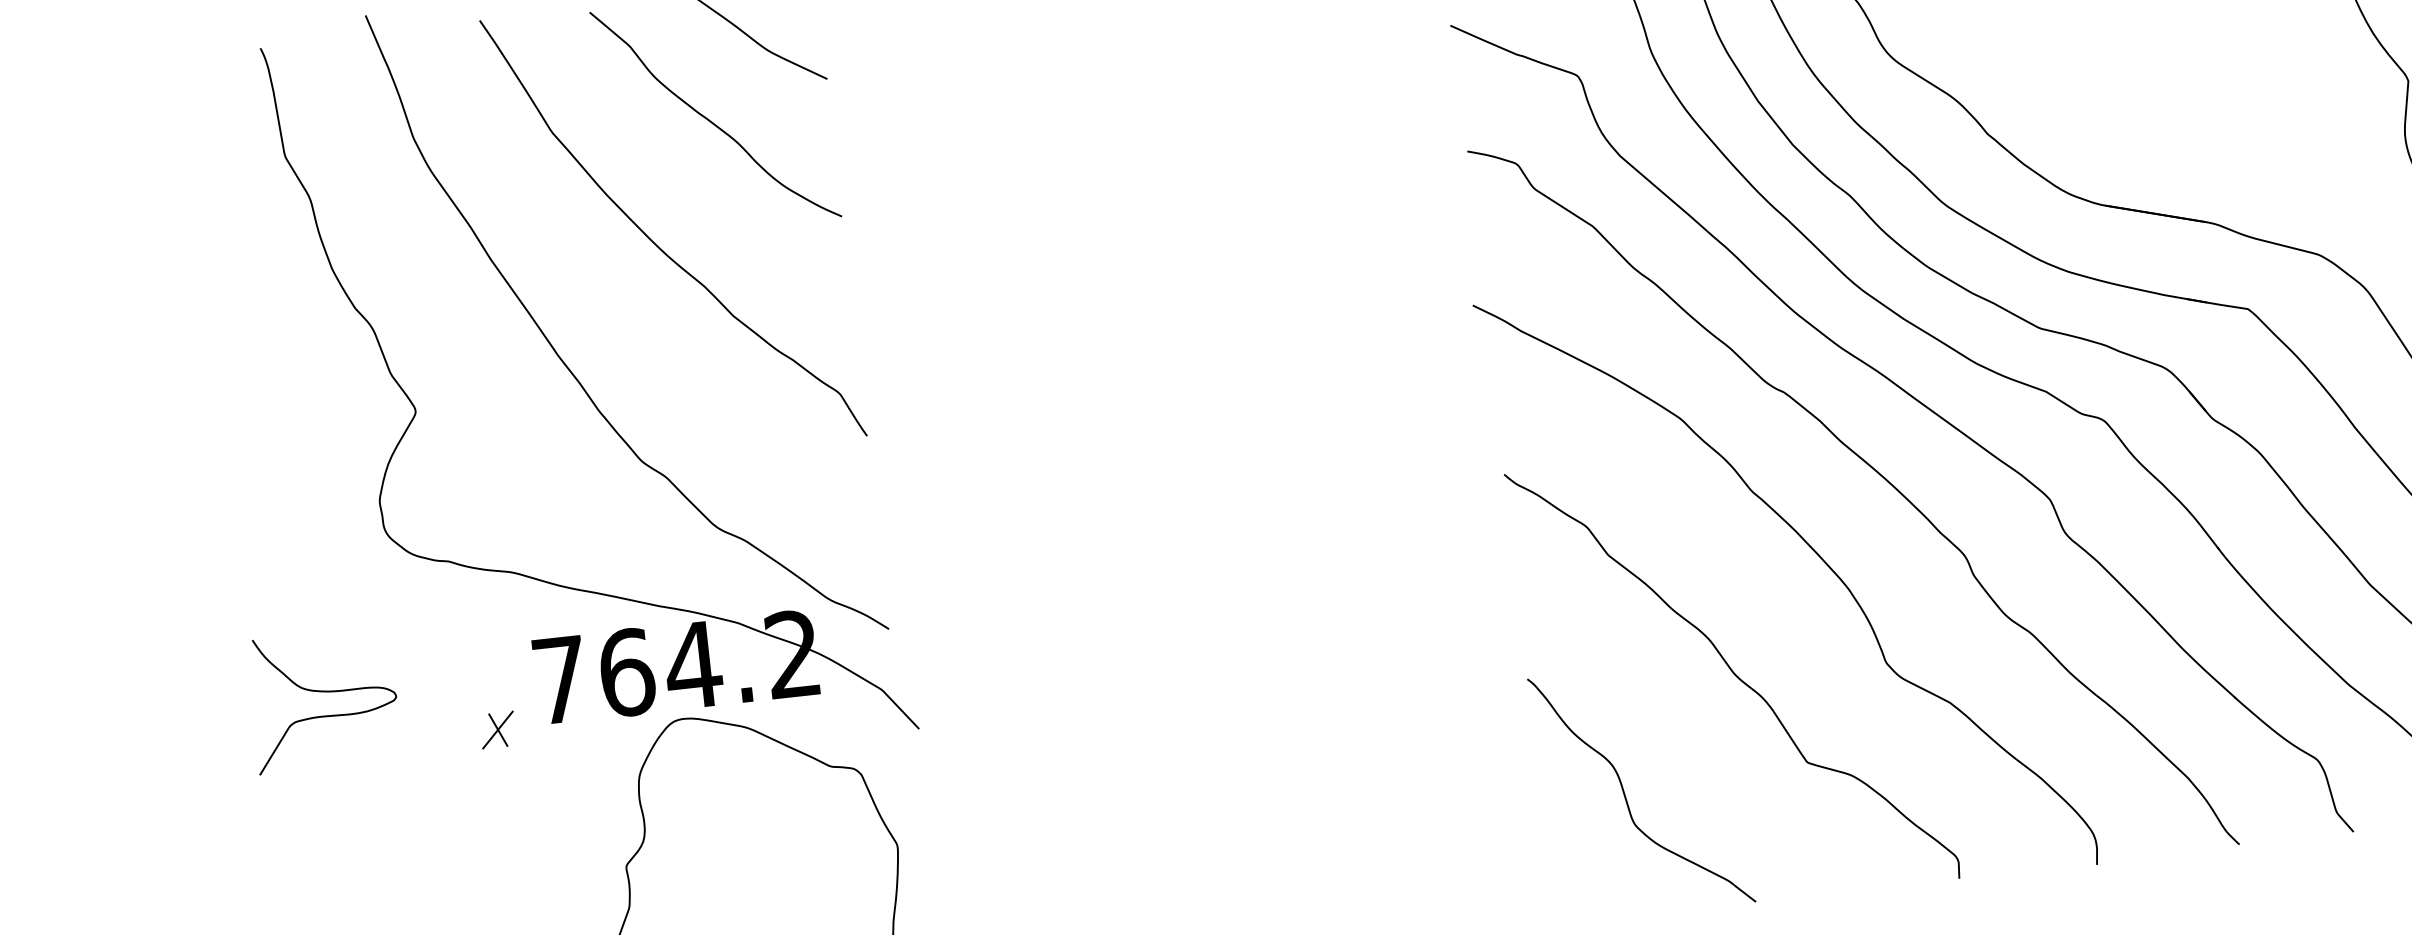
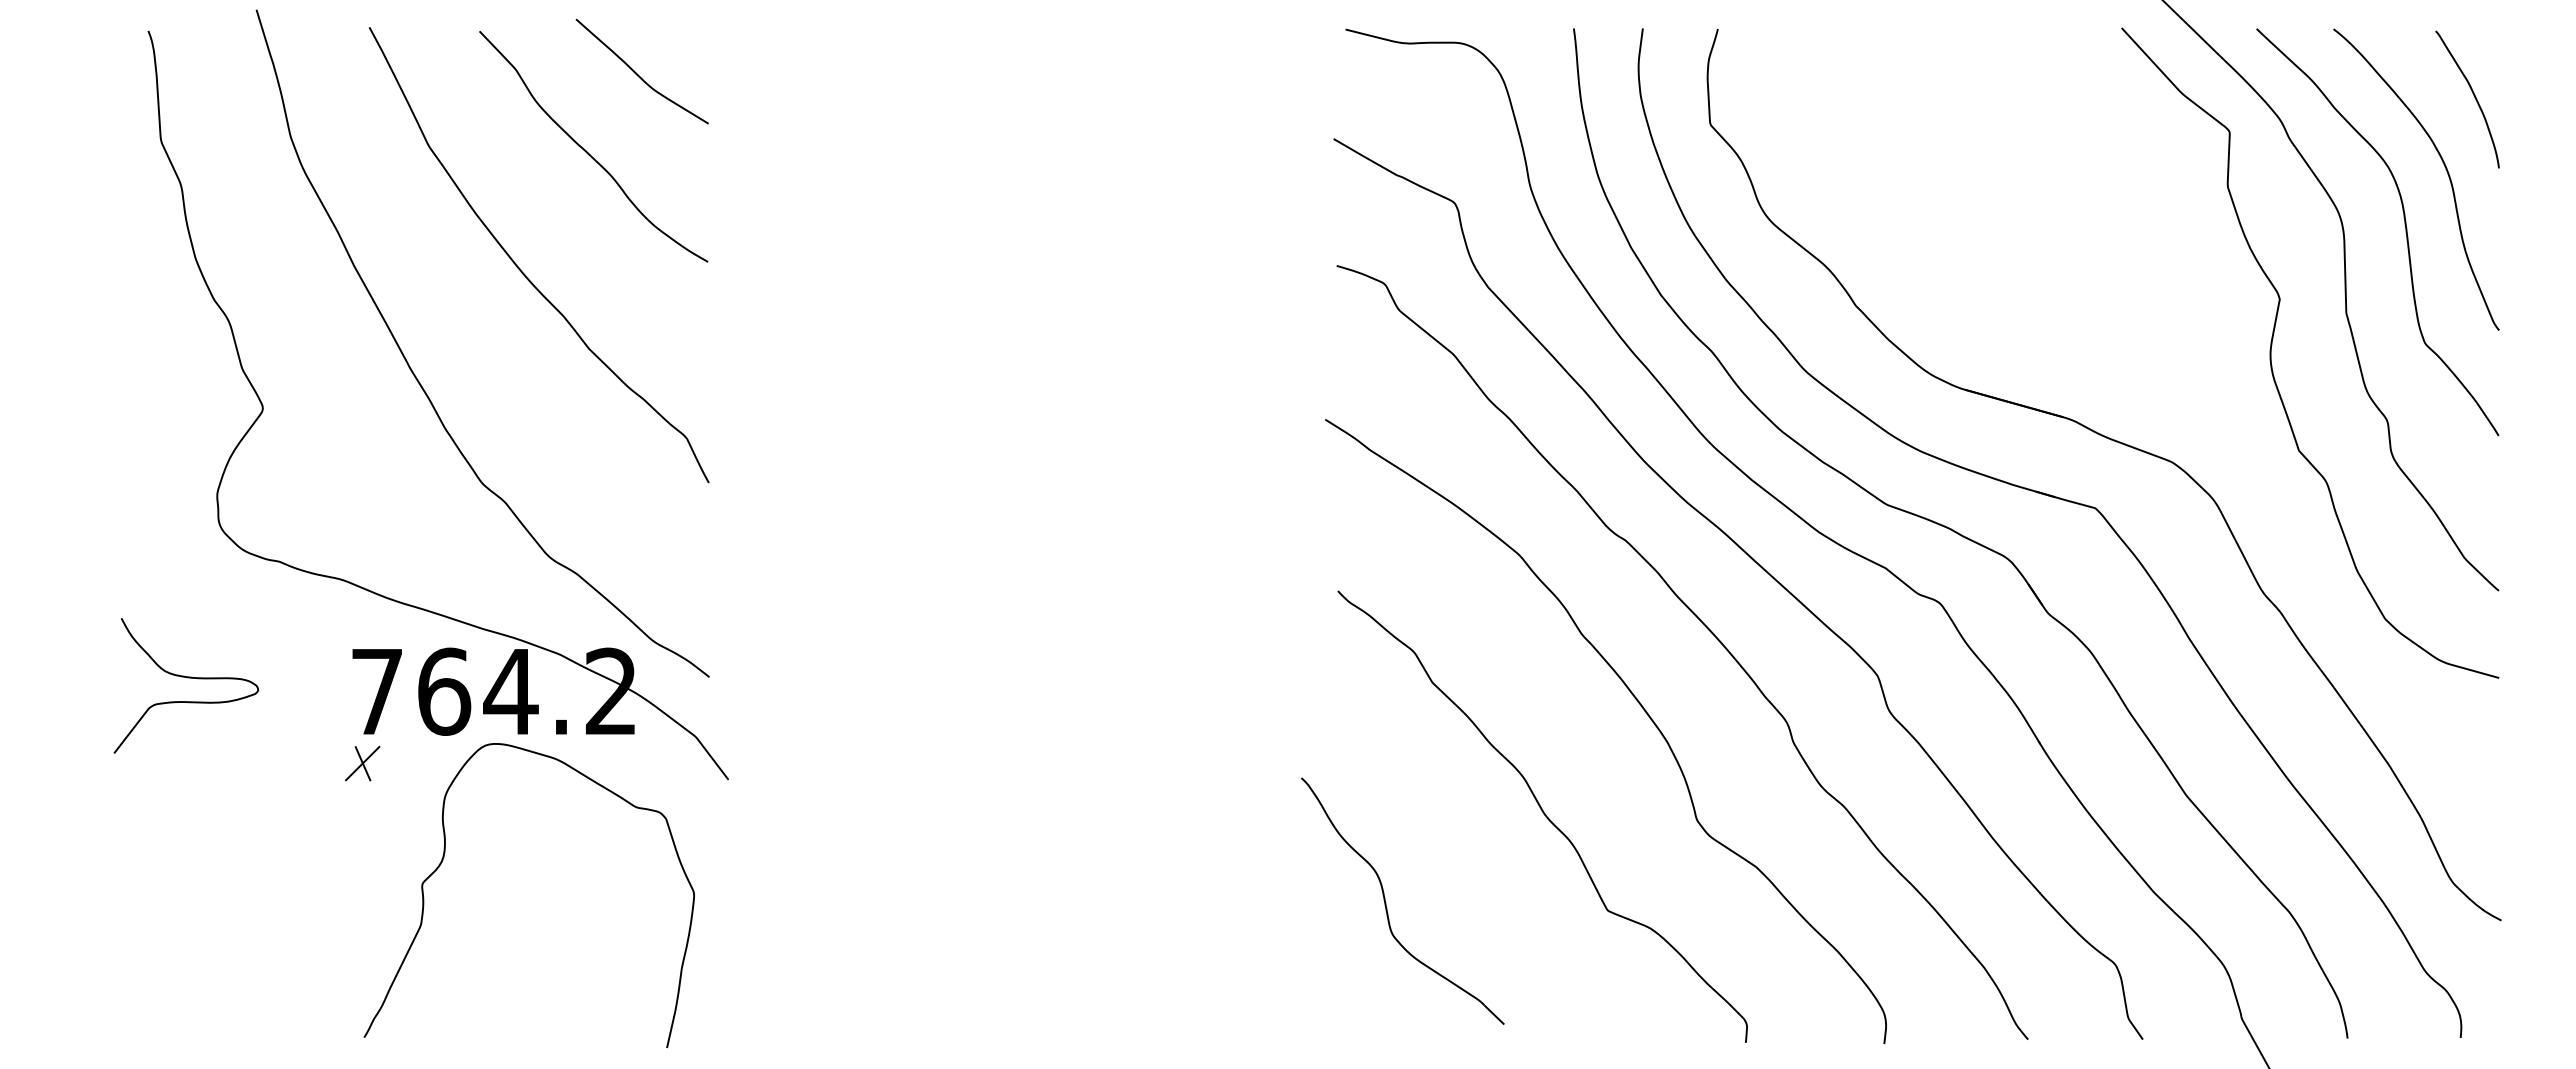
curve: (324, 692) -> (187, 678), moved
part: (497, 729) -> (362, 763), moved
part: (1625, 793) -> (1386, 902), moved

